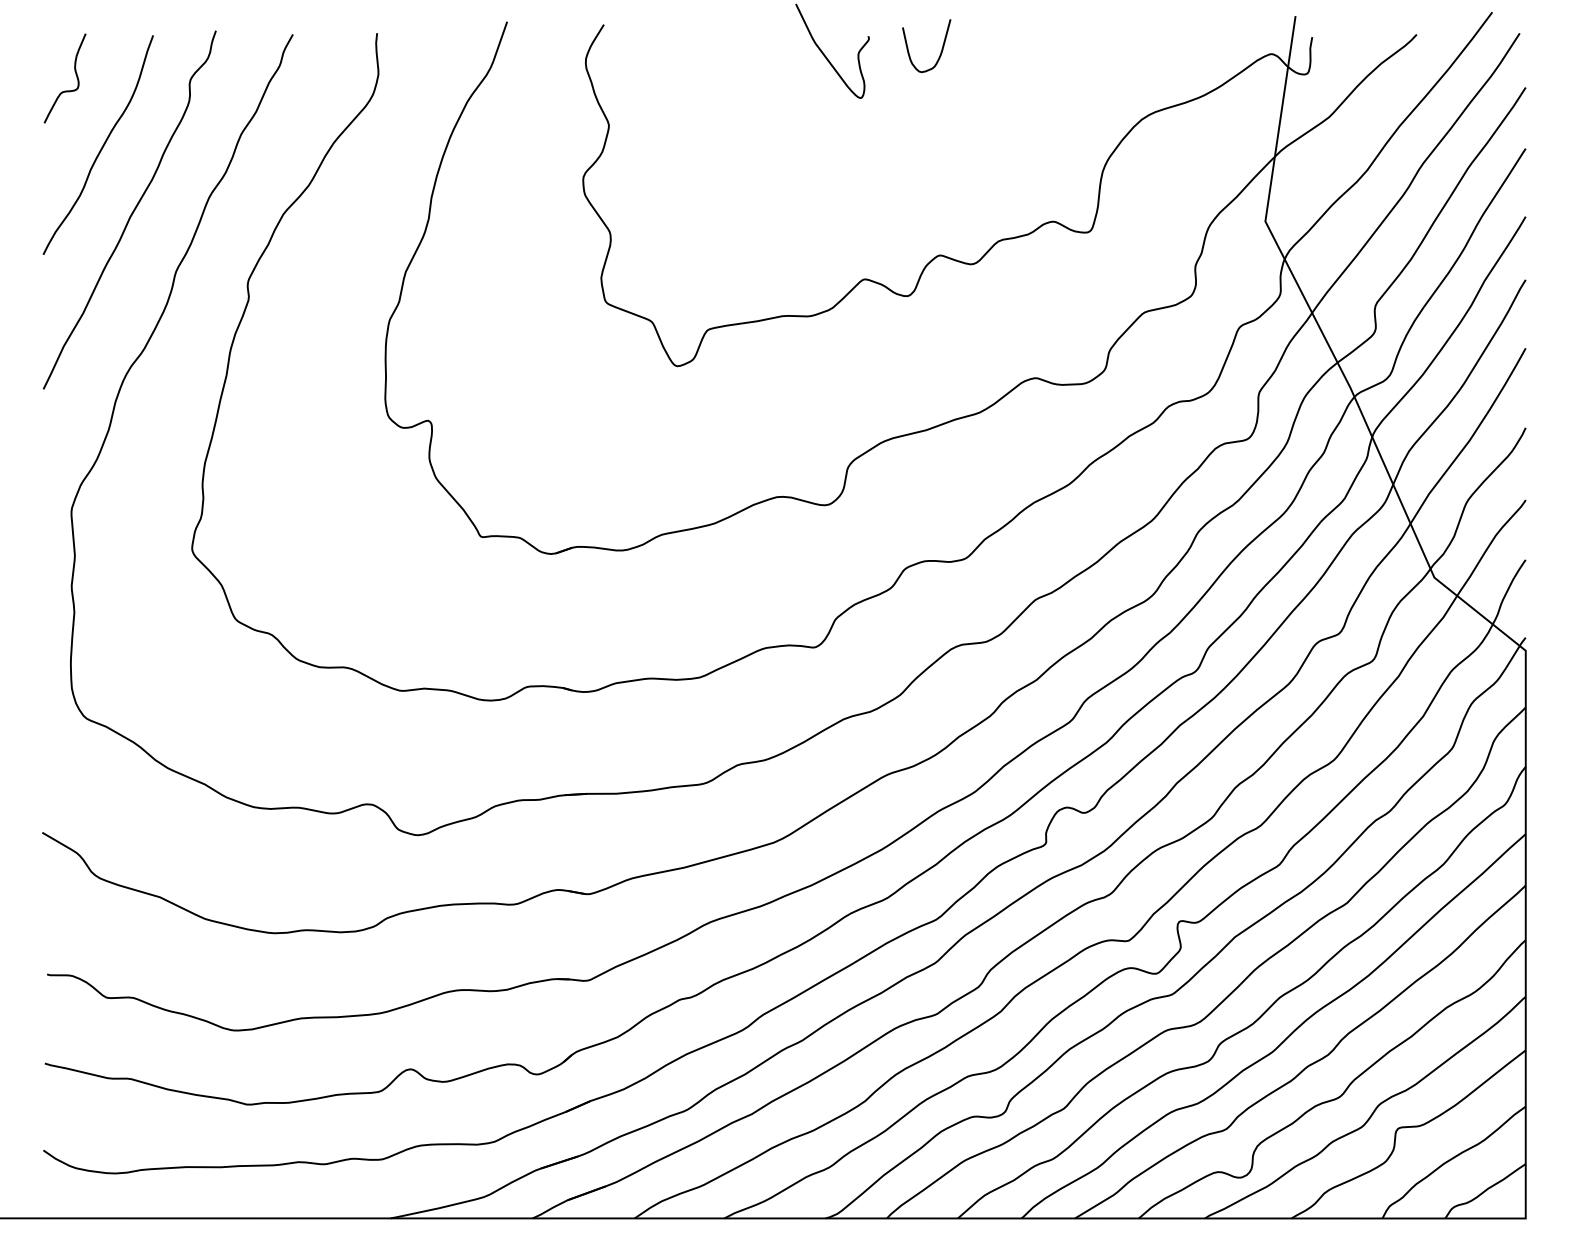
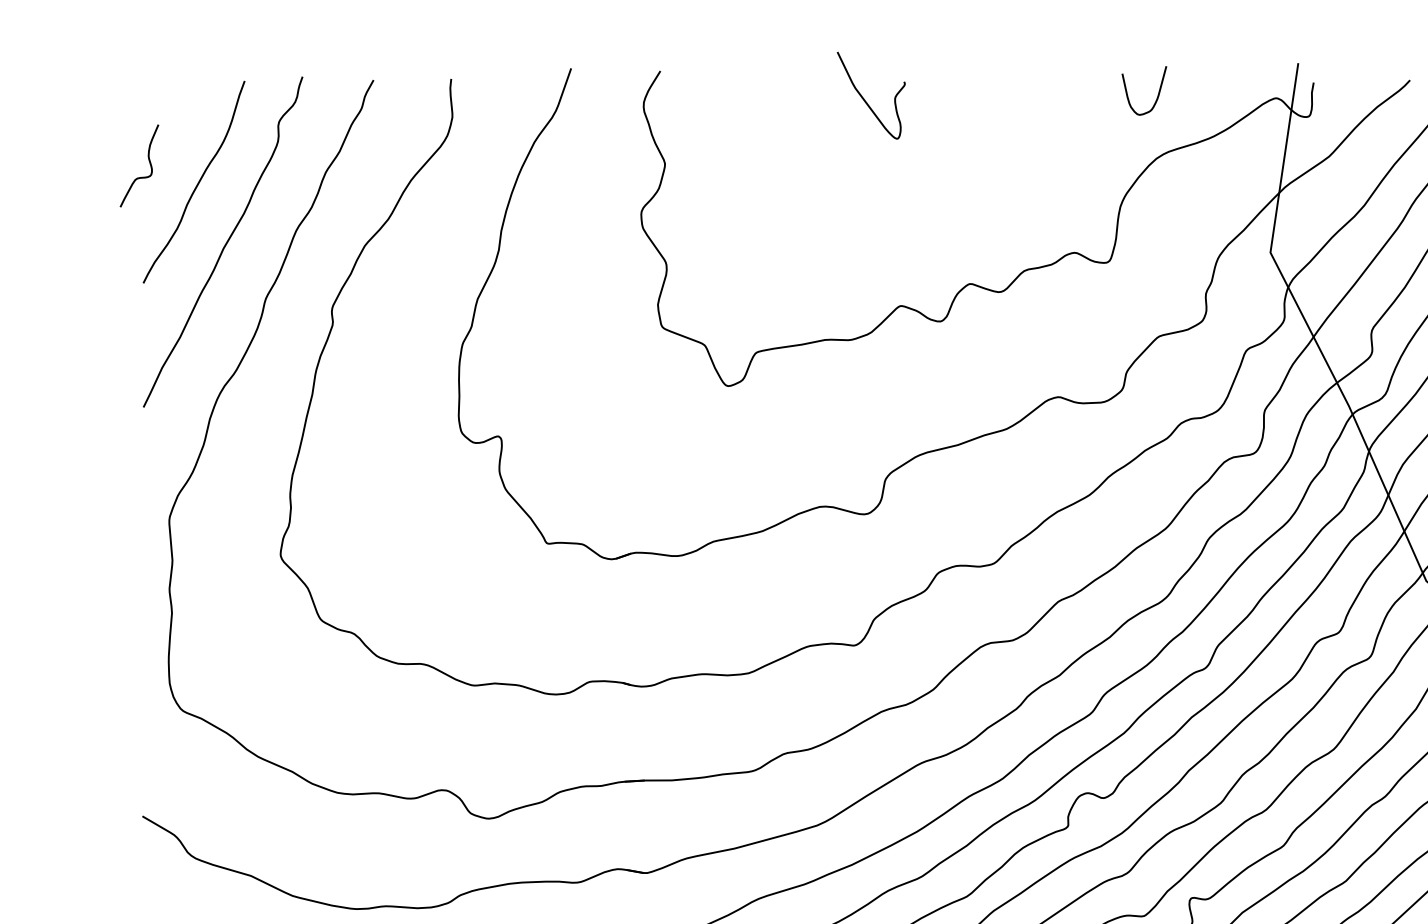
curve: (941, 48) -> (1158, 93), moved
curve: (75, 74) -> (149, 162), moved

